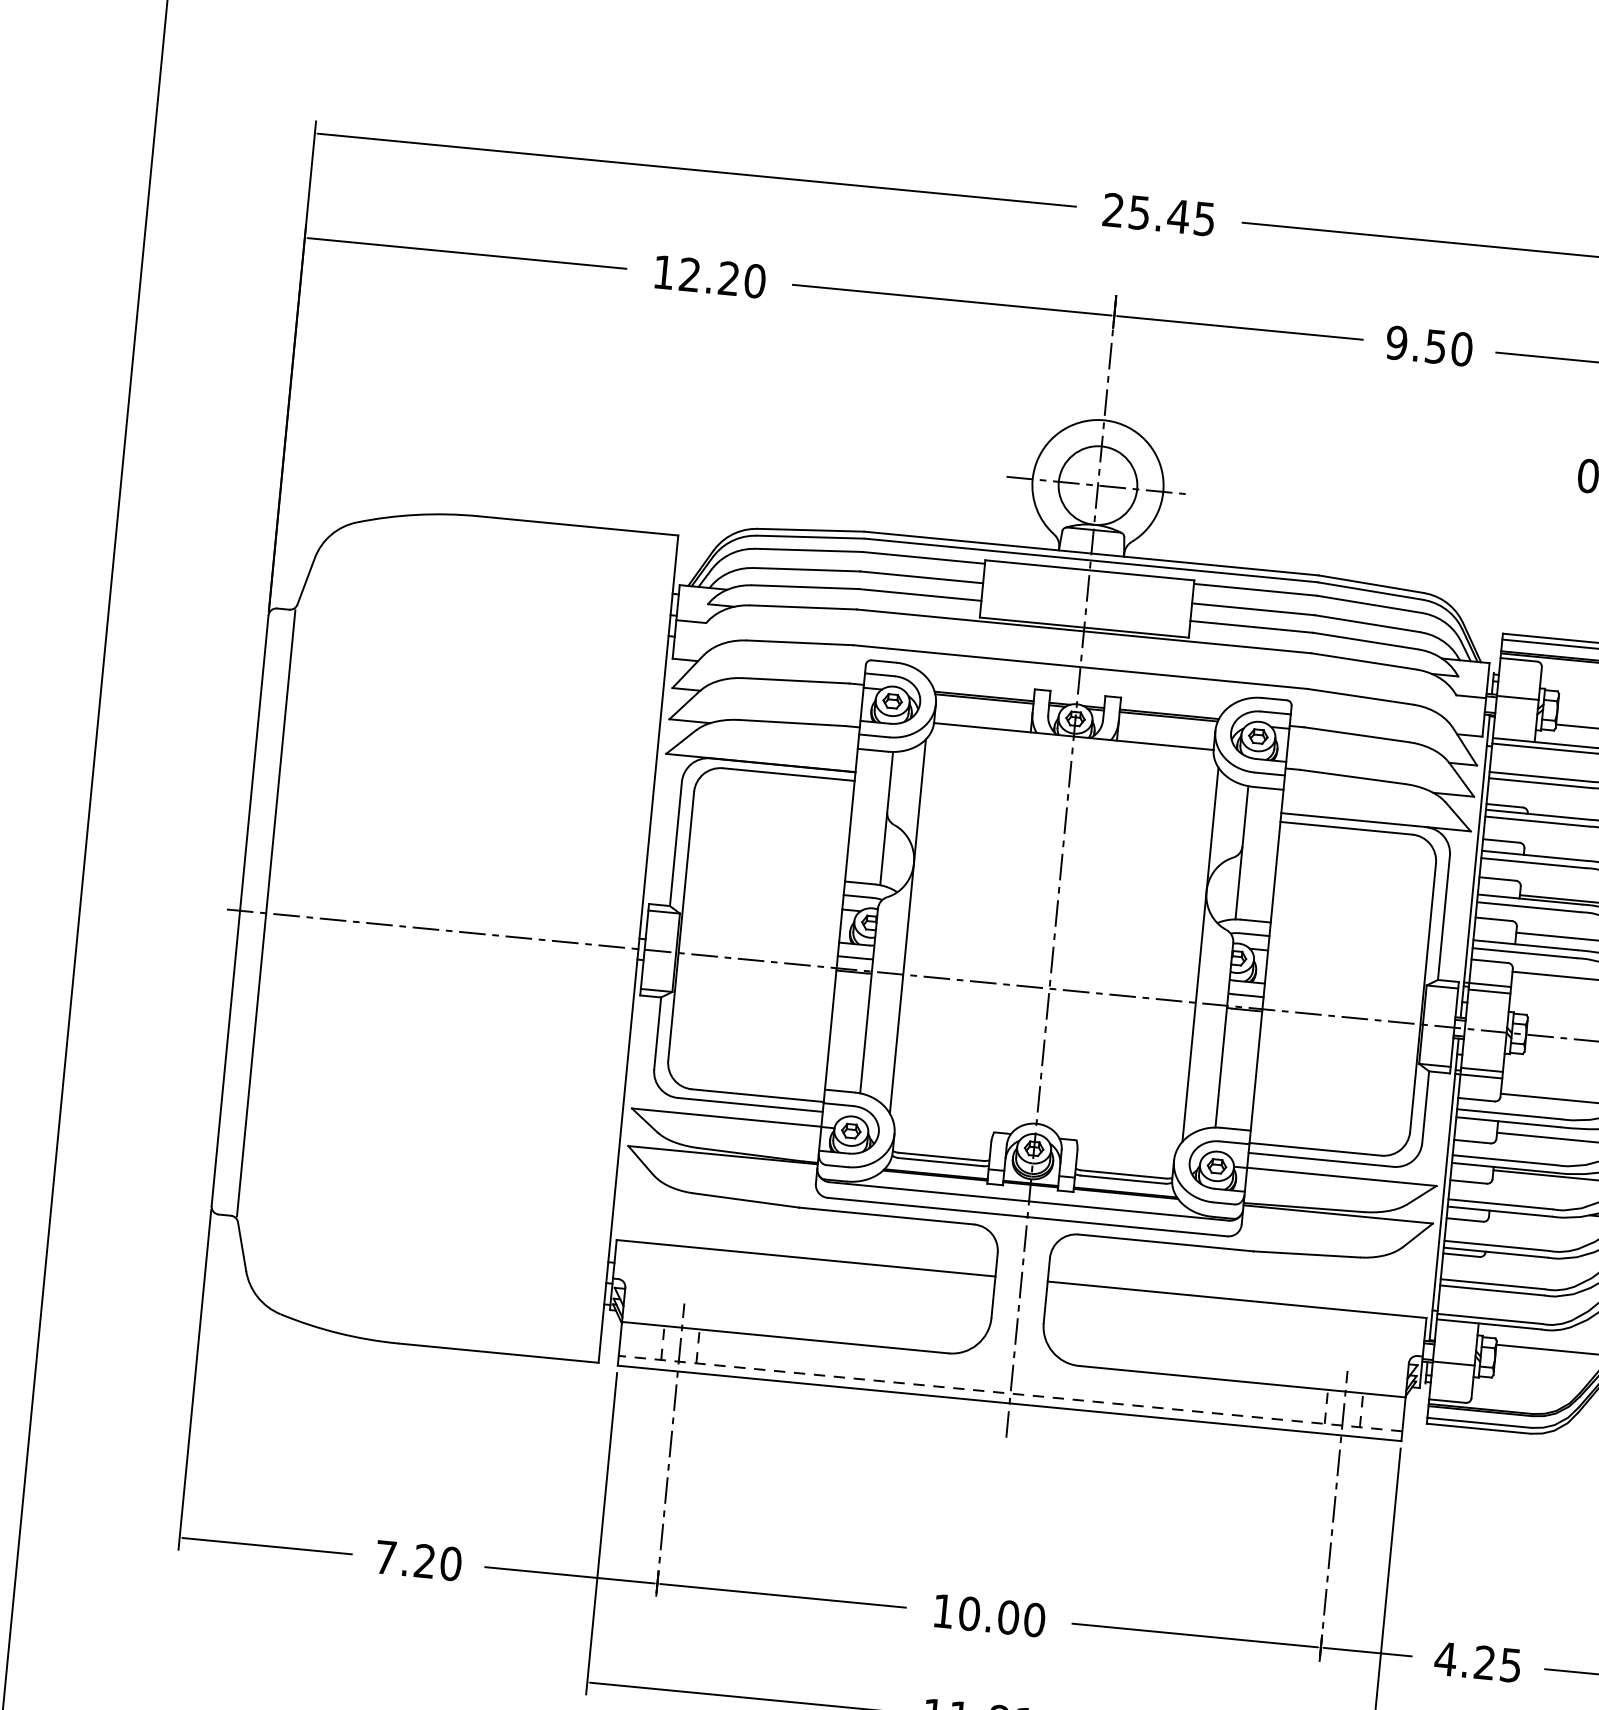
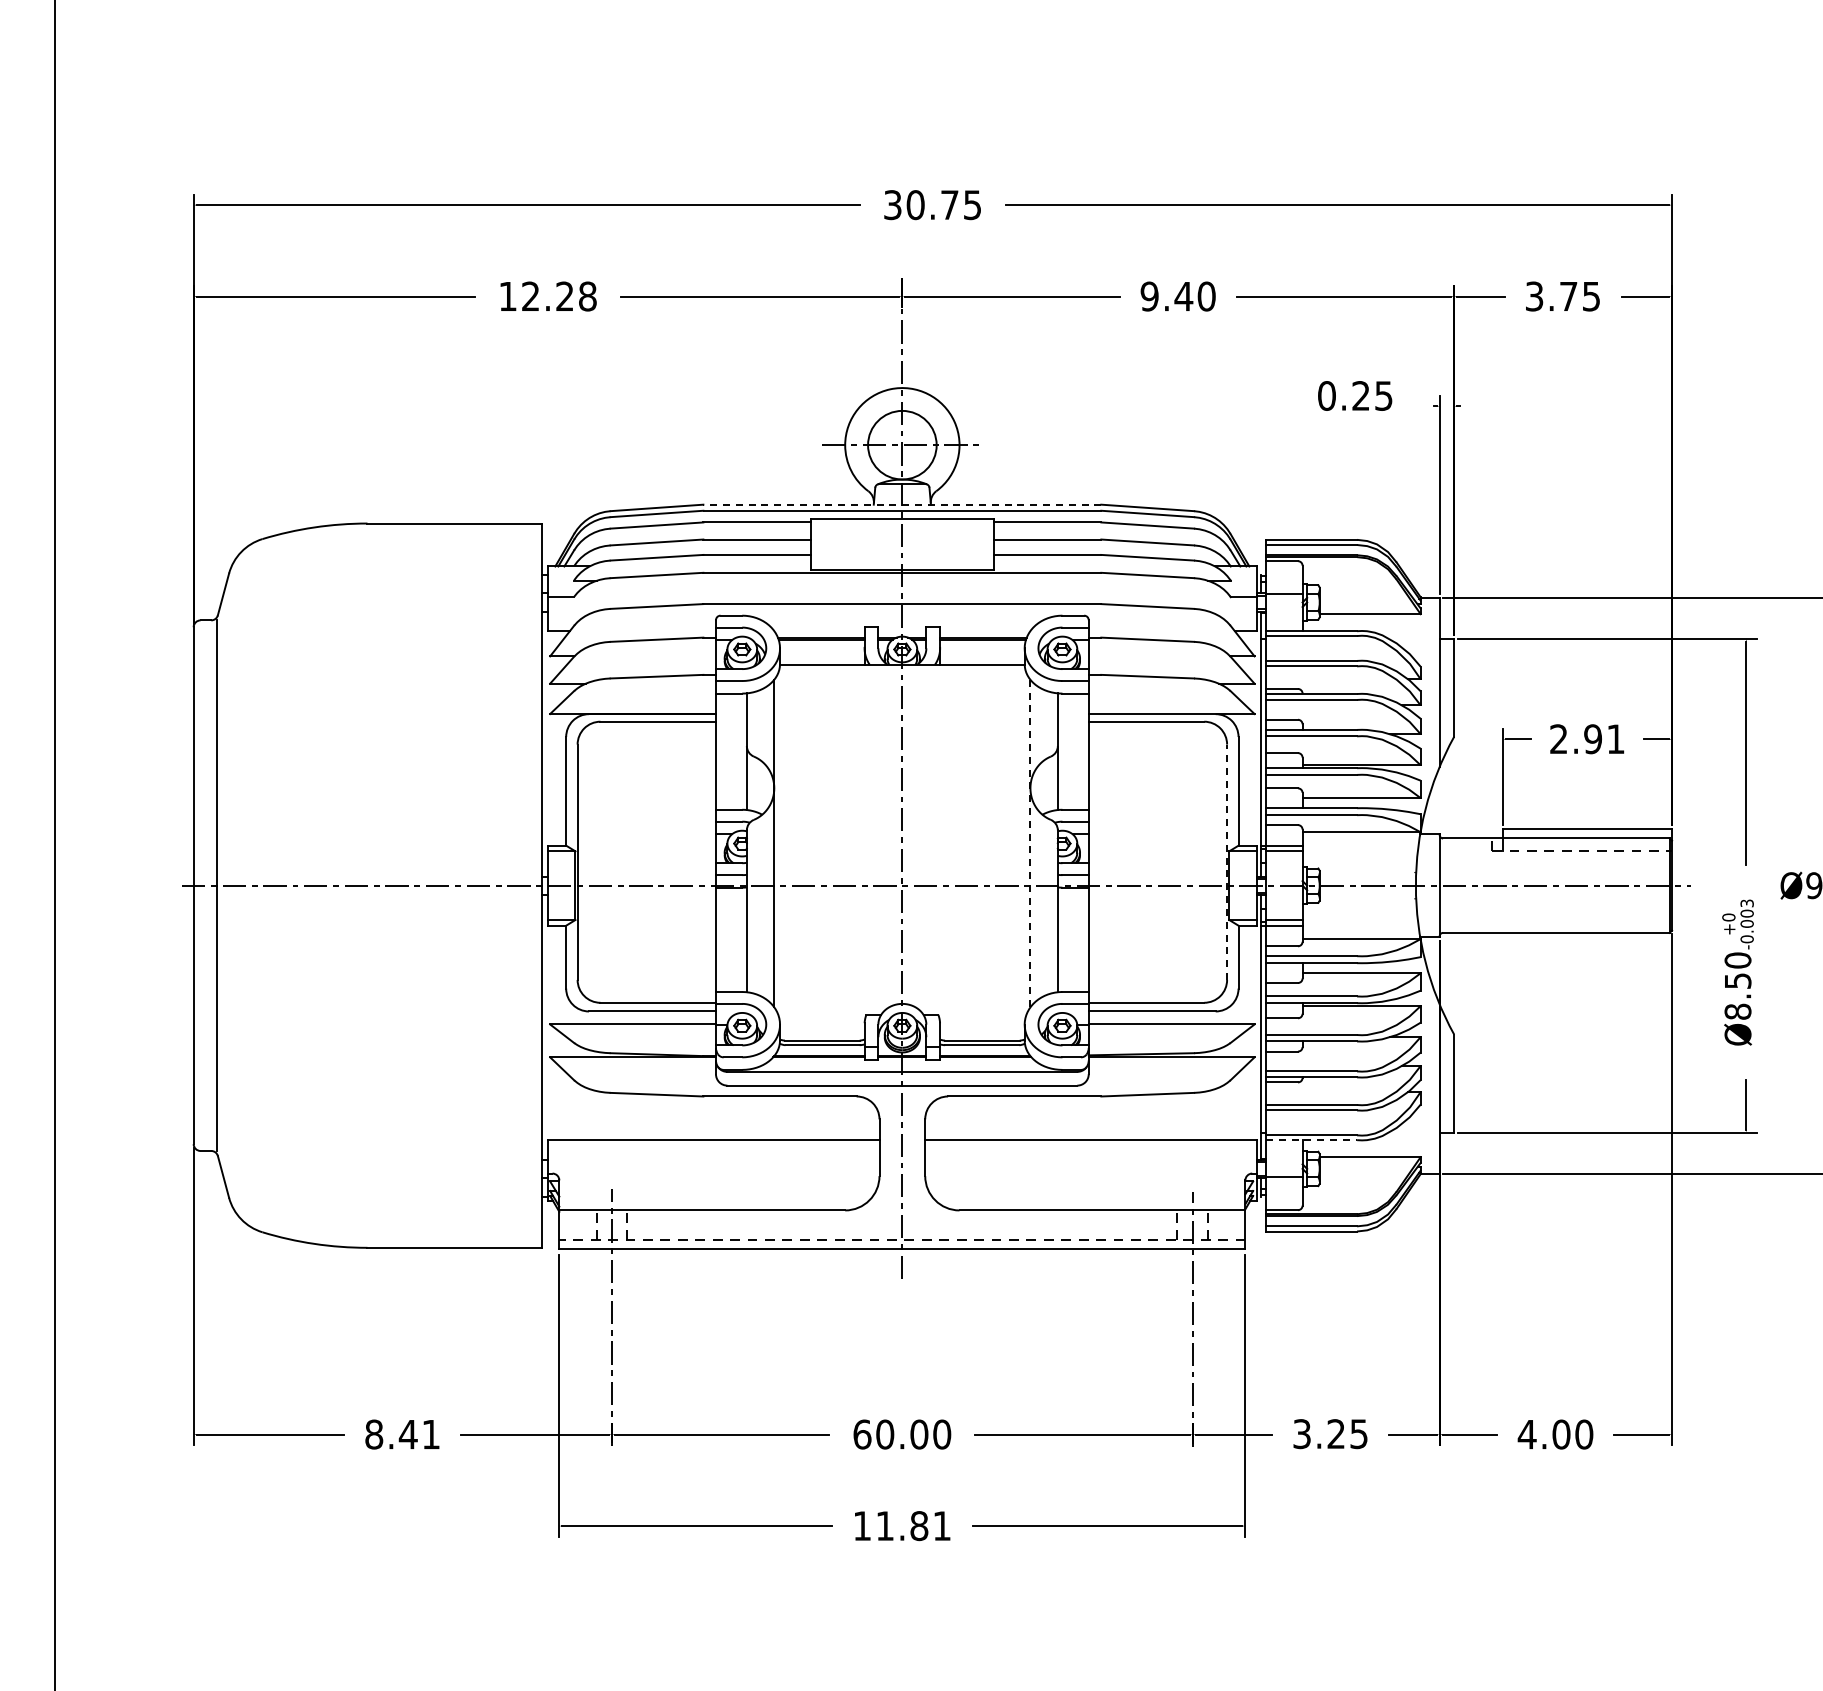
text: (1146, 213) -> (921, 205), 25.45 -> 30.75
text: (754, 281) -> (587, 296), 12.20 -> 12.28
text: (1435, 346) -> (1183, 296), 9.50 -> 9.40
line: (1091, 553) -> (902, 504), solid -> dashed
line: (1200, 954) -> (1030, 843), solid -> dashed
line: (1423, 998) -> (1227, 862), solid -> dashed
line: (1488, 1324) -> (1311, 1140), solid -> dashed
text: (418, 1560) -> (402, 1434), 7.20 -> 8.41
text: (943, 1611) -> (862, 1434), 10.00 -> 60.00
text: (1445, 1659) -> (1301, 1434), 4.25 -> 3.25

